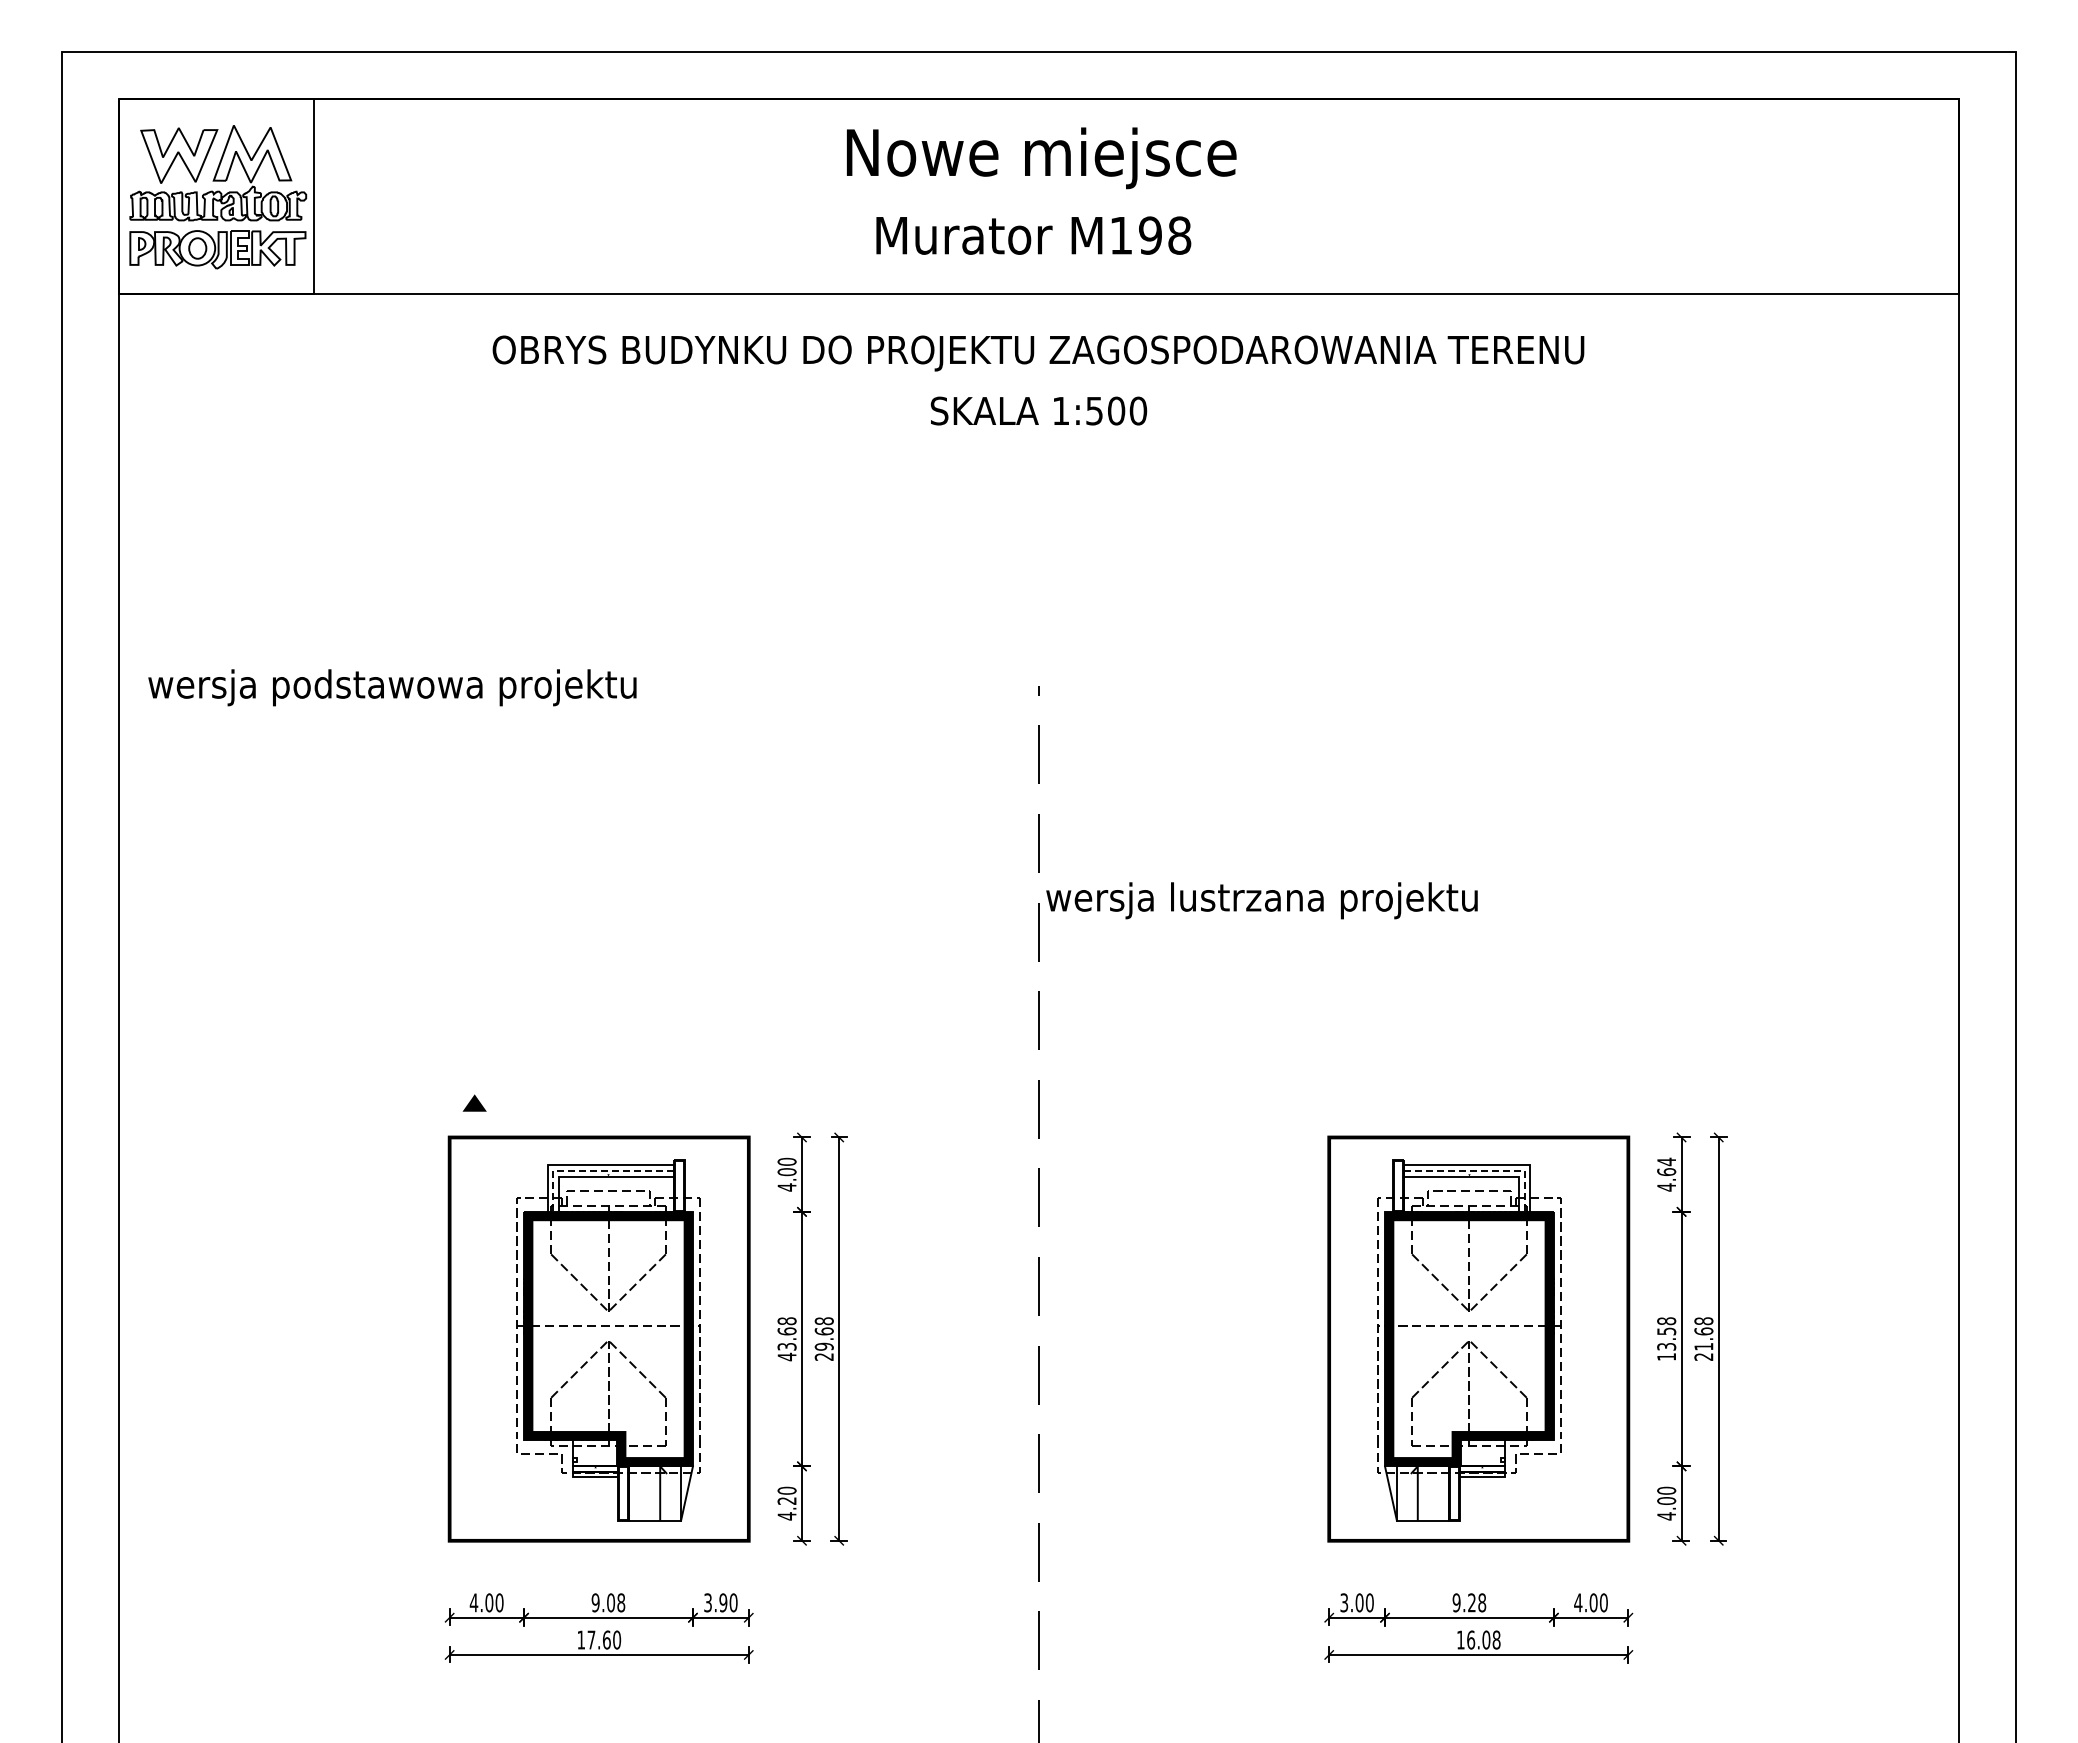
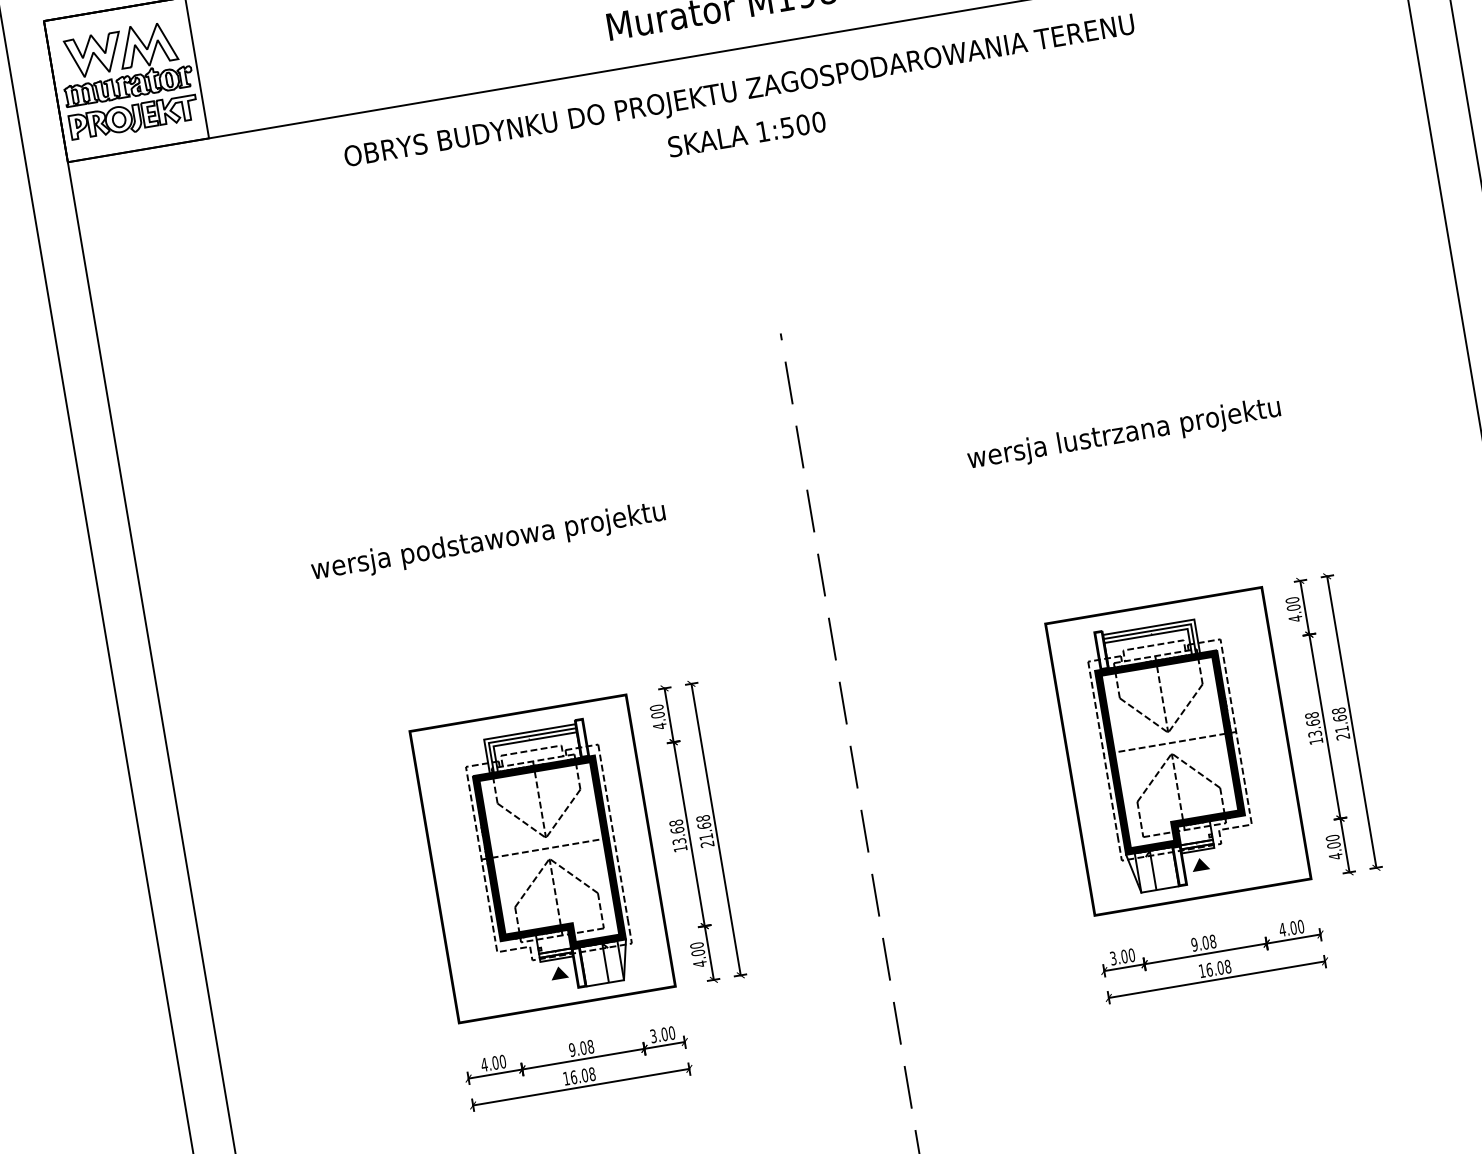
text: (392, 687) -> (488, 542), moved
text: (1261, 900) -> (1123, 434), moved
part: (474, 1102) -> (559, 972), moved
text: (1666, 1166) -> (1292, 603), 4.64 -> 4.00
line: (592, 1170) -> (517, 737), dashed -> solid
line: (1485, 1170) -> (1162, 628), dashed -> solid
text: (1666, 1331) -> (1313, 722), 13.58 -> 13.68
text: (823, 1346) -> (705, 836), 29.68 -> 21.68
text: (786, 1356) -> (680, 848), 43.68 -> 13.68
fill: (1482, 1495) -> (1200, 863), added
text: (786, 1500) -> (697, 952), 4.20 -> 4.00
text: (723, 1602) -> (664, 1034), 3.90 -> 3.00
text: (1471, 1602) -> (1205, 942), 9.28 -> 9.08
text: (604, 1639) -> (583, 1075), 17.60 -> 16.08

